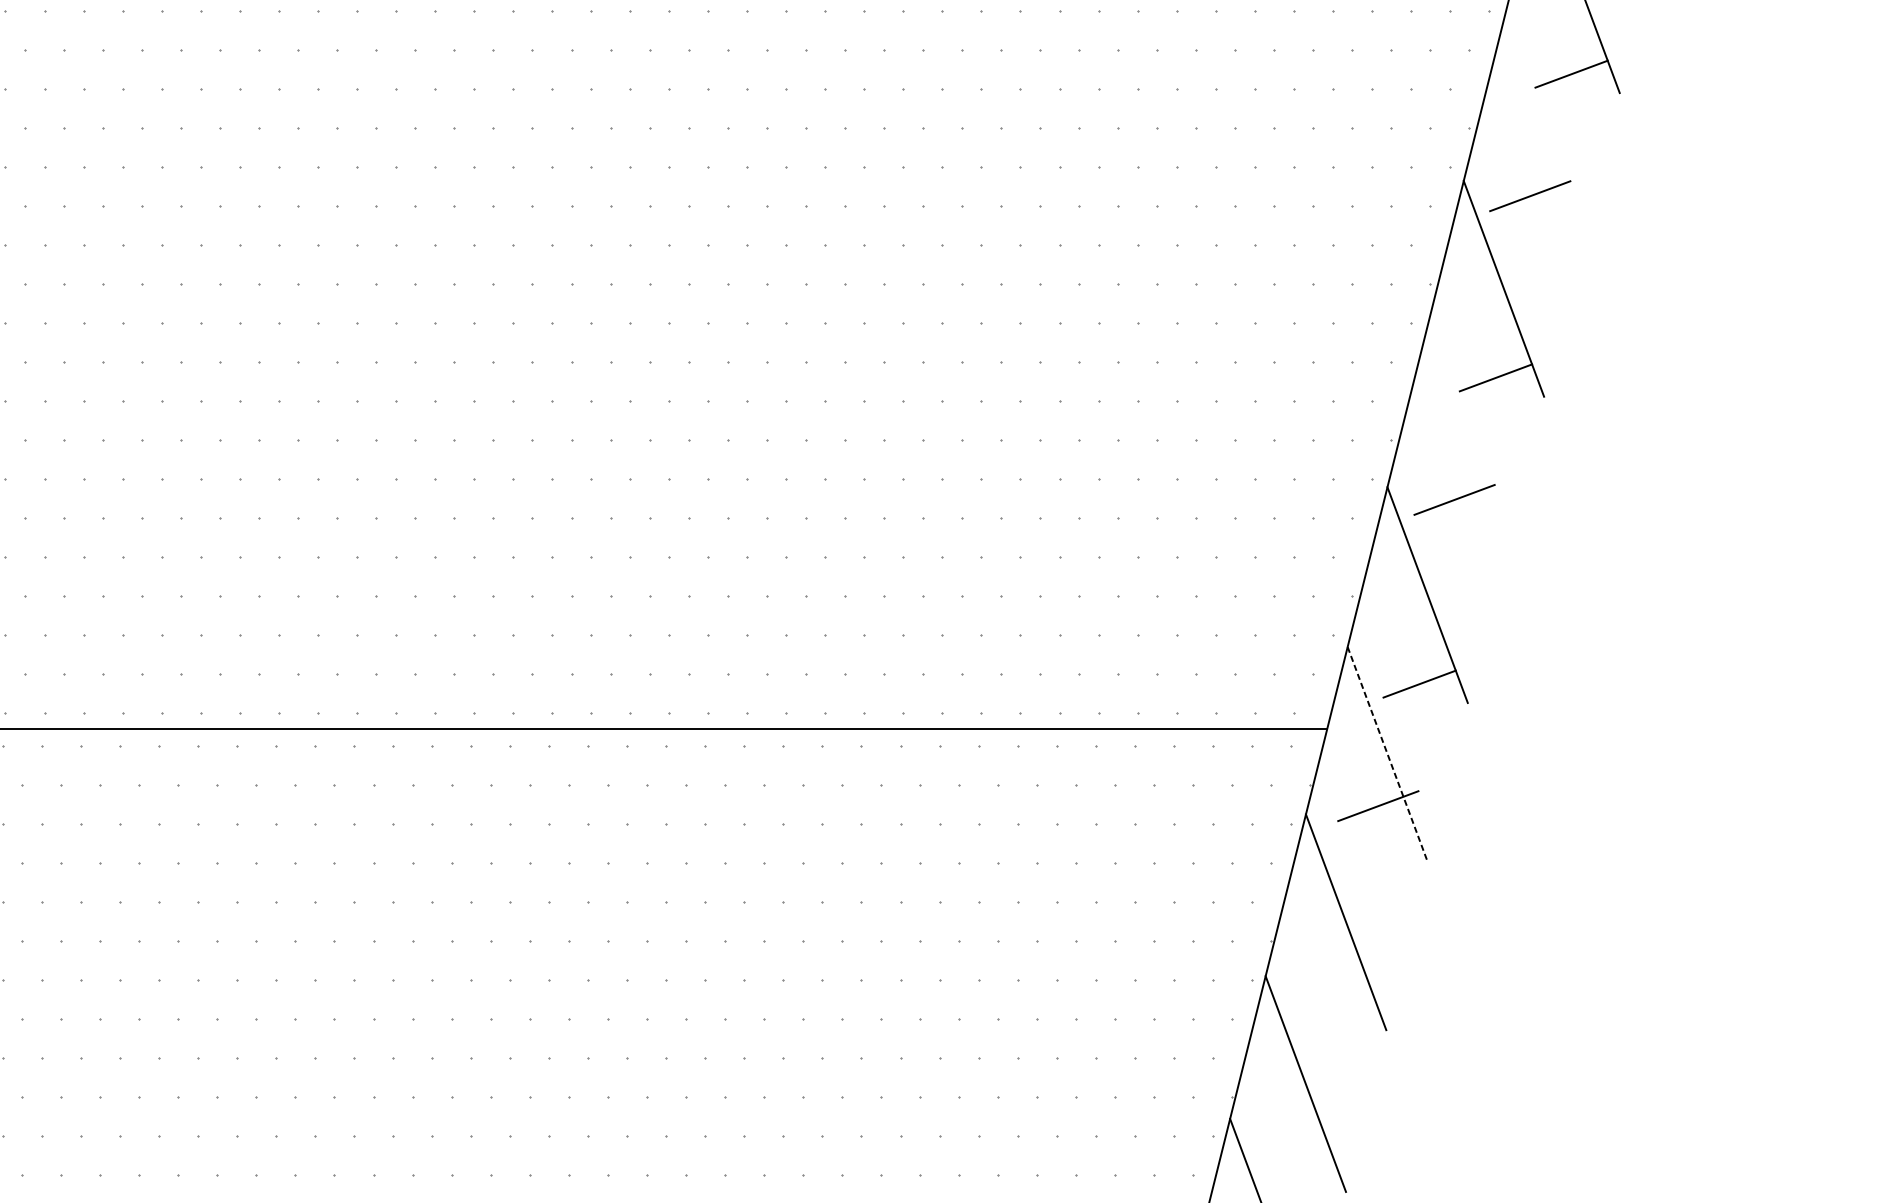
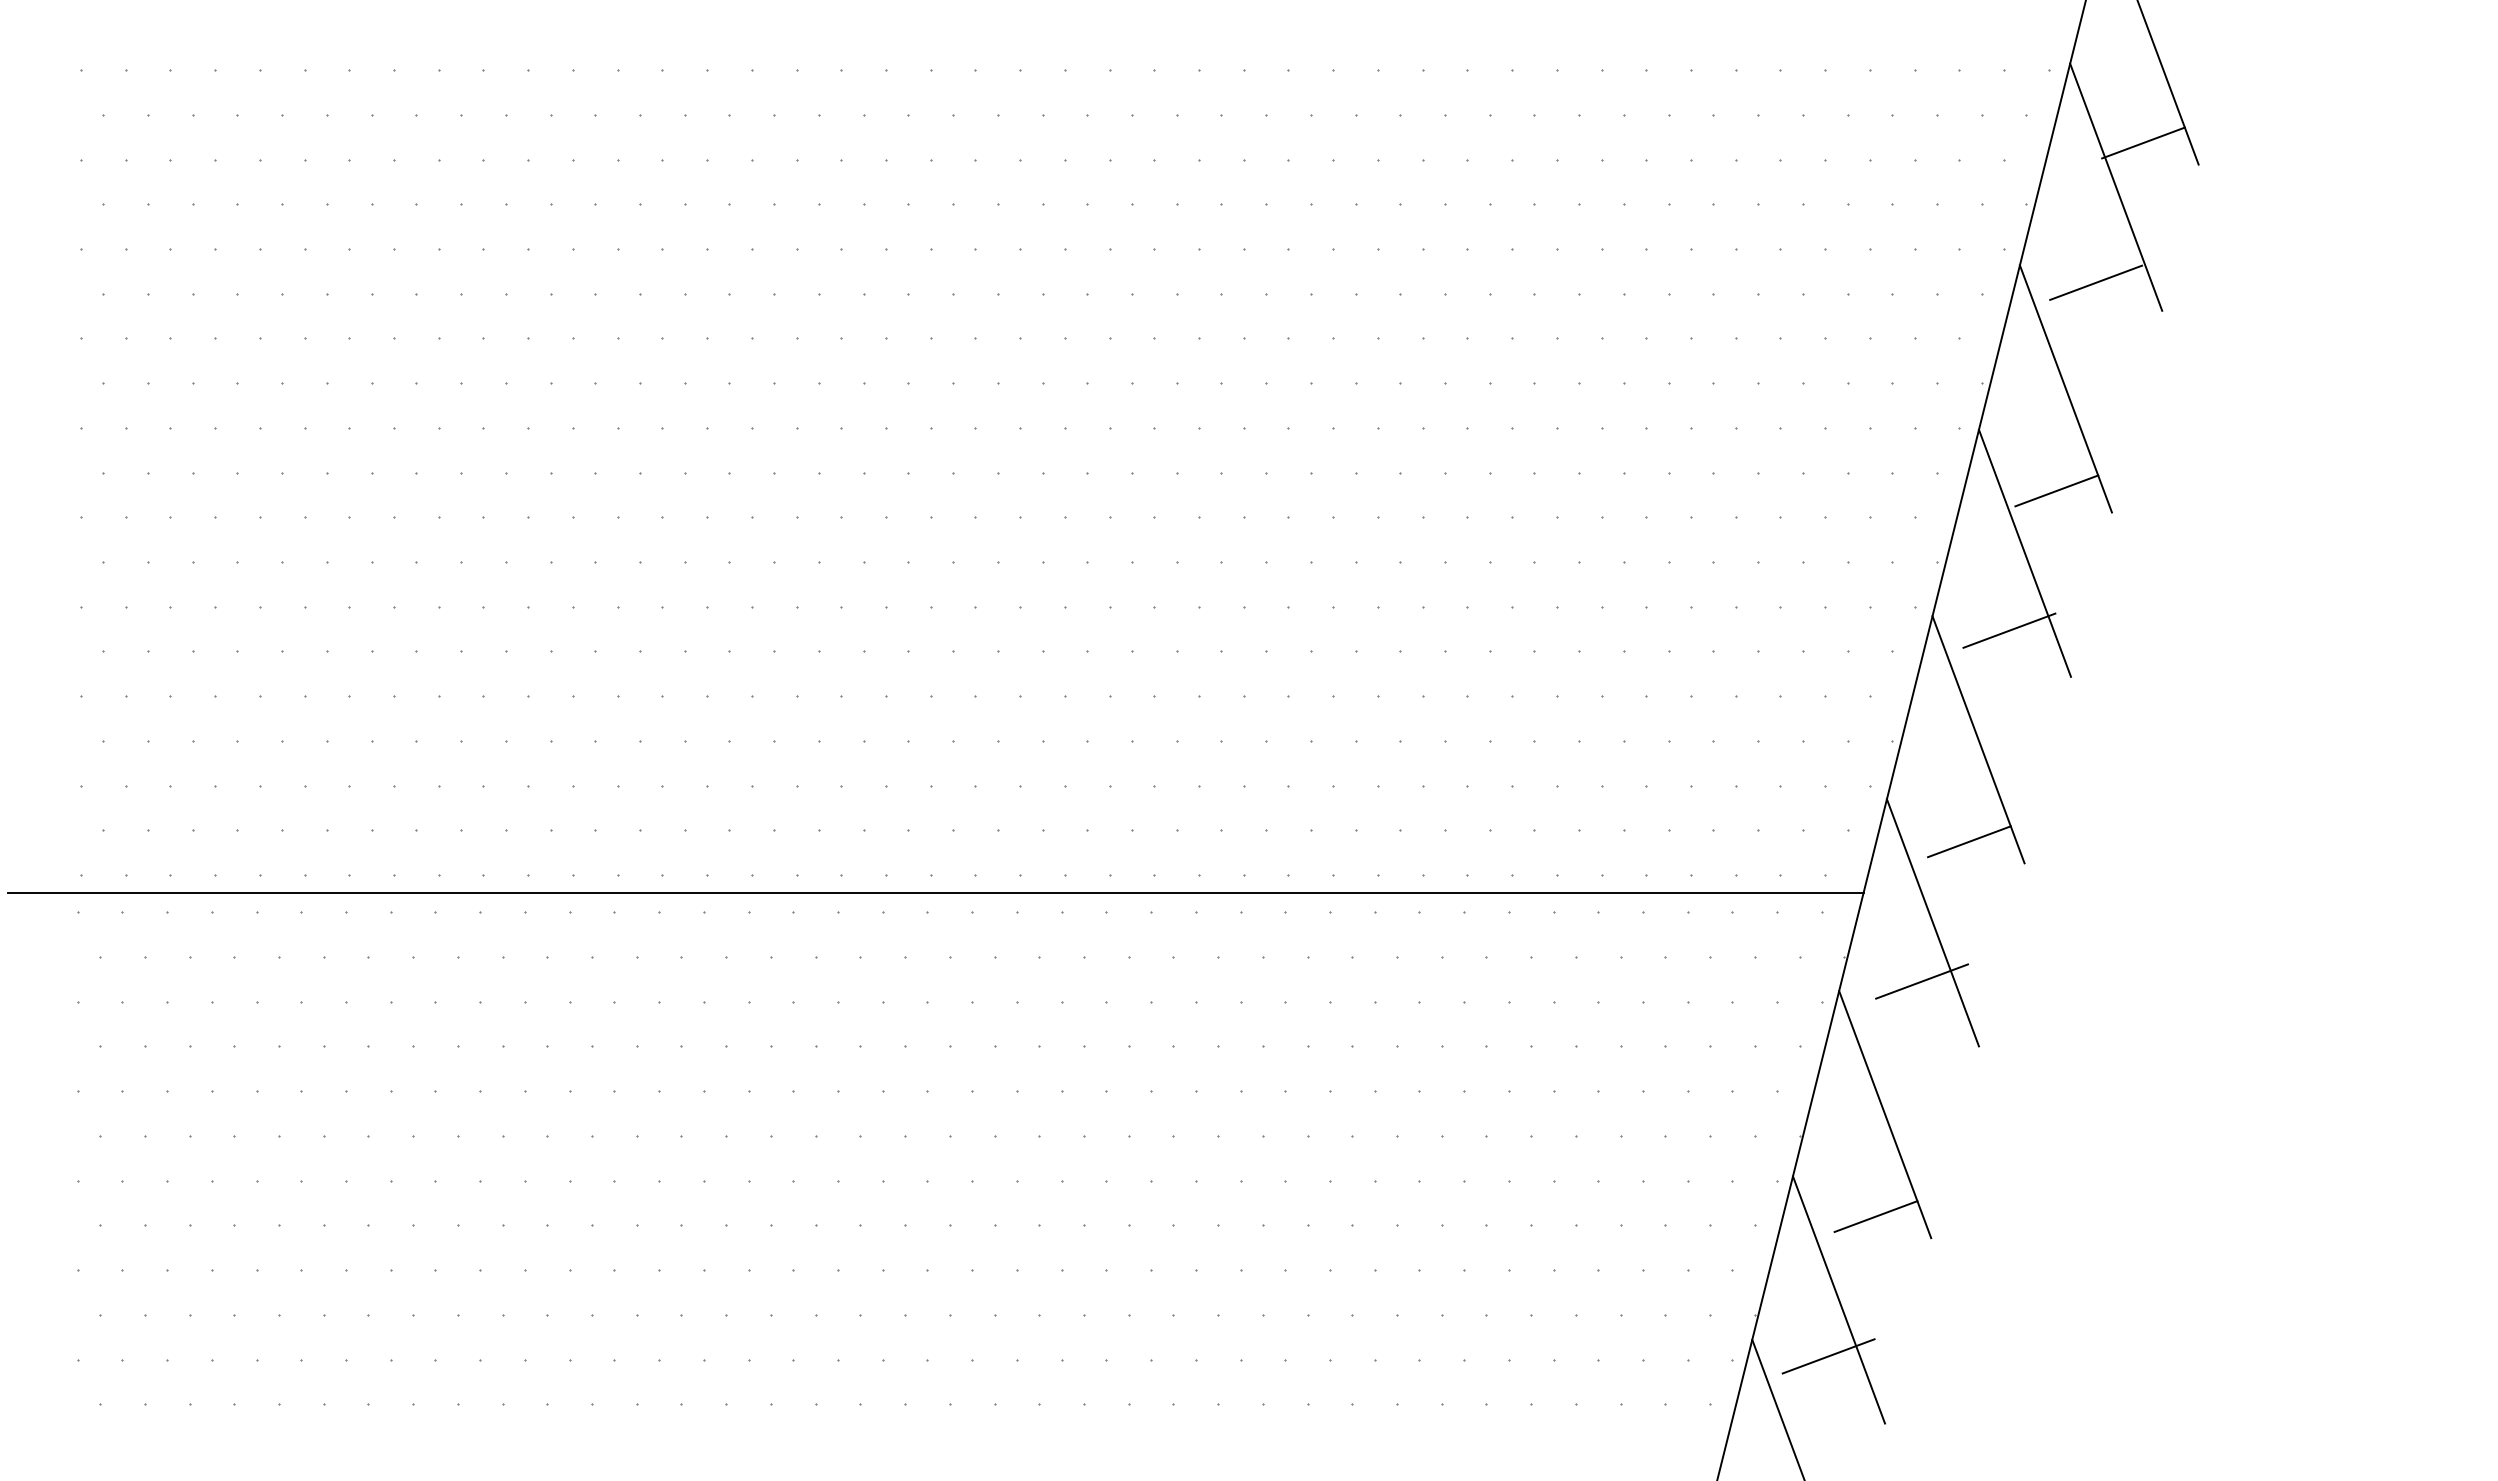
line: (1548, 112) -> (2116, 186), added
line: (1467, 431) -> (2024, 552), added
line: (1387, 754) -> (1932, 922), dashed -> solid
line: (1337, 1011) -> (1875, 1216), added
line: (1296, 1133) -> (1828, 1356), added

